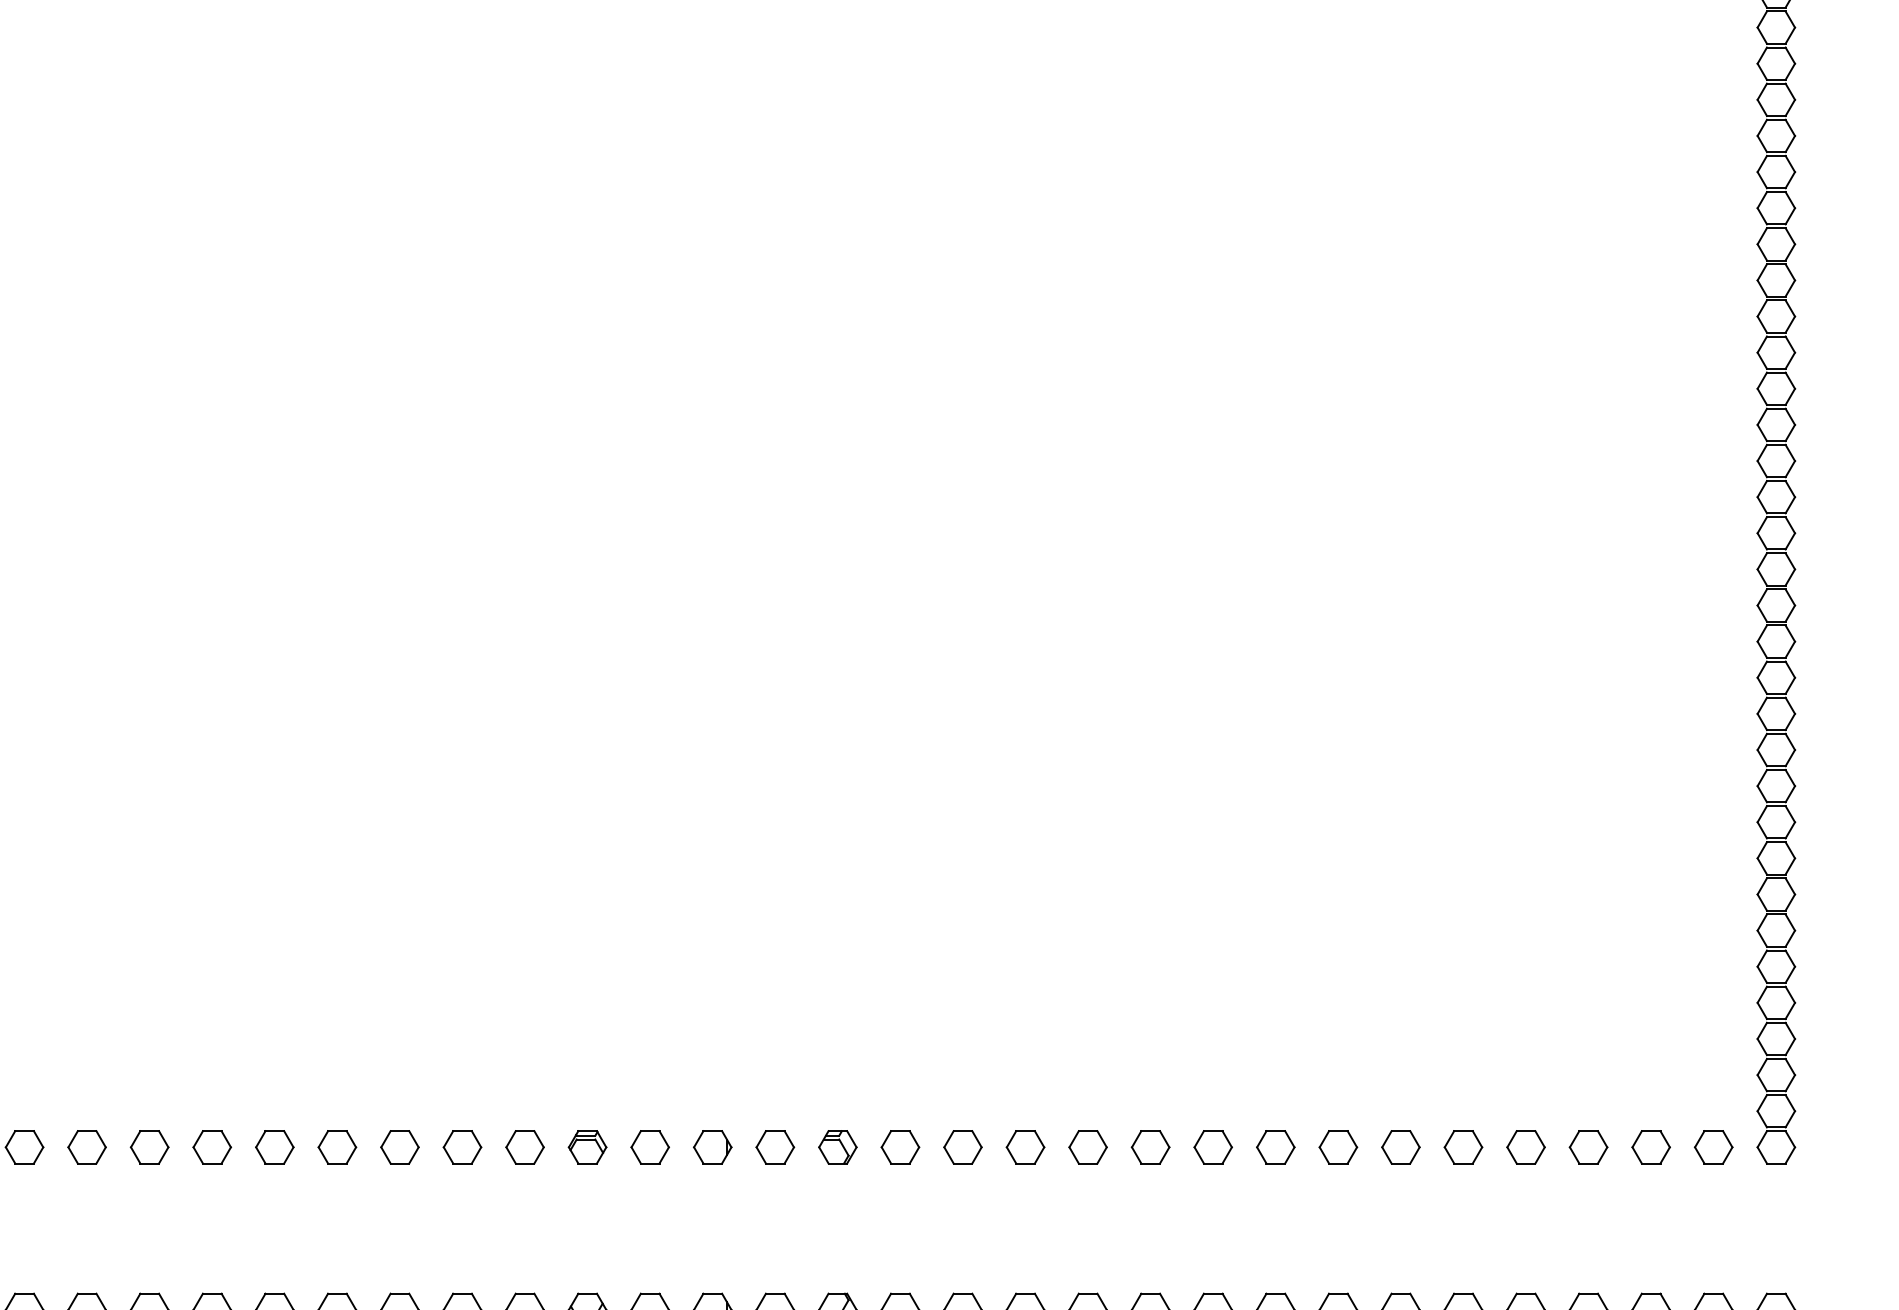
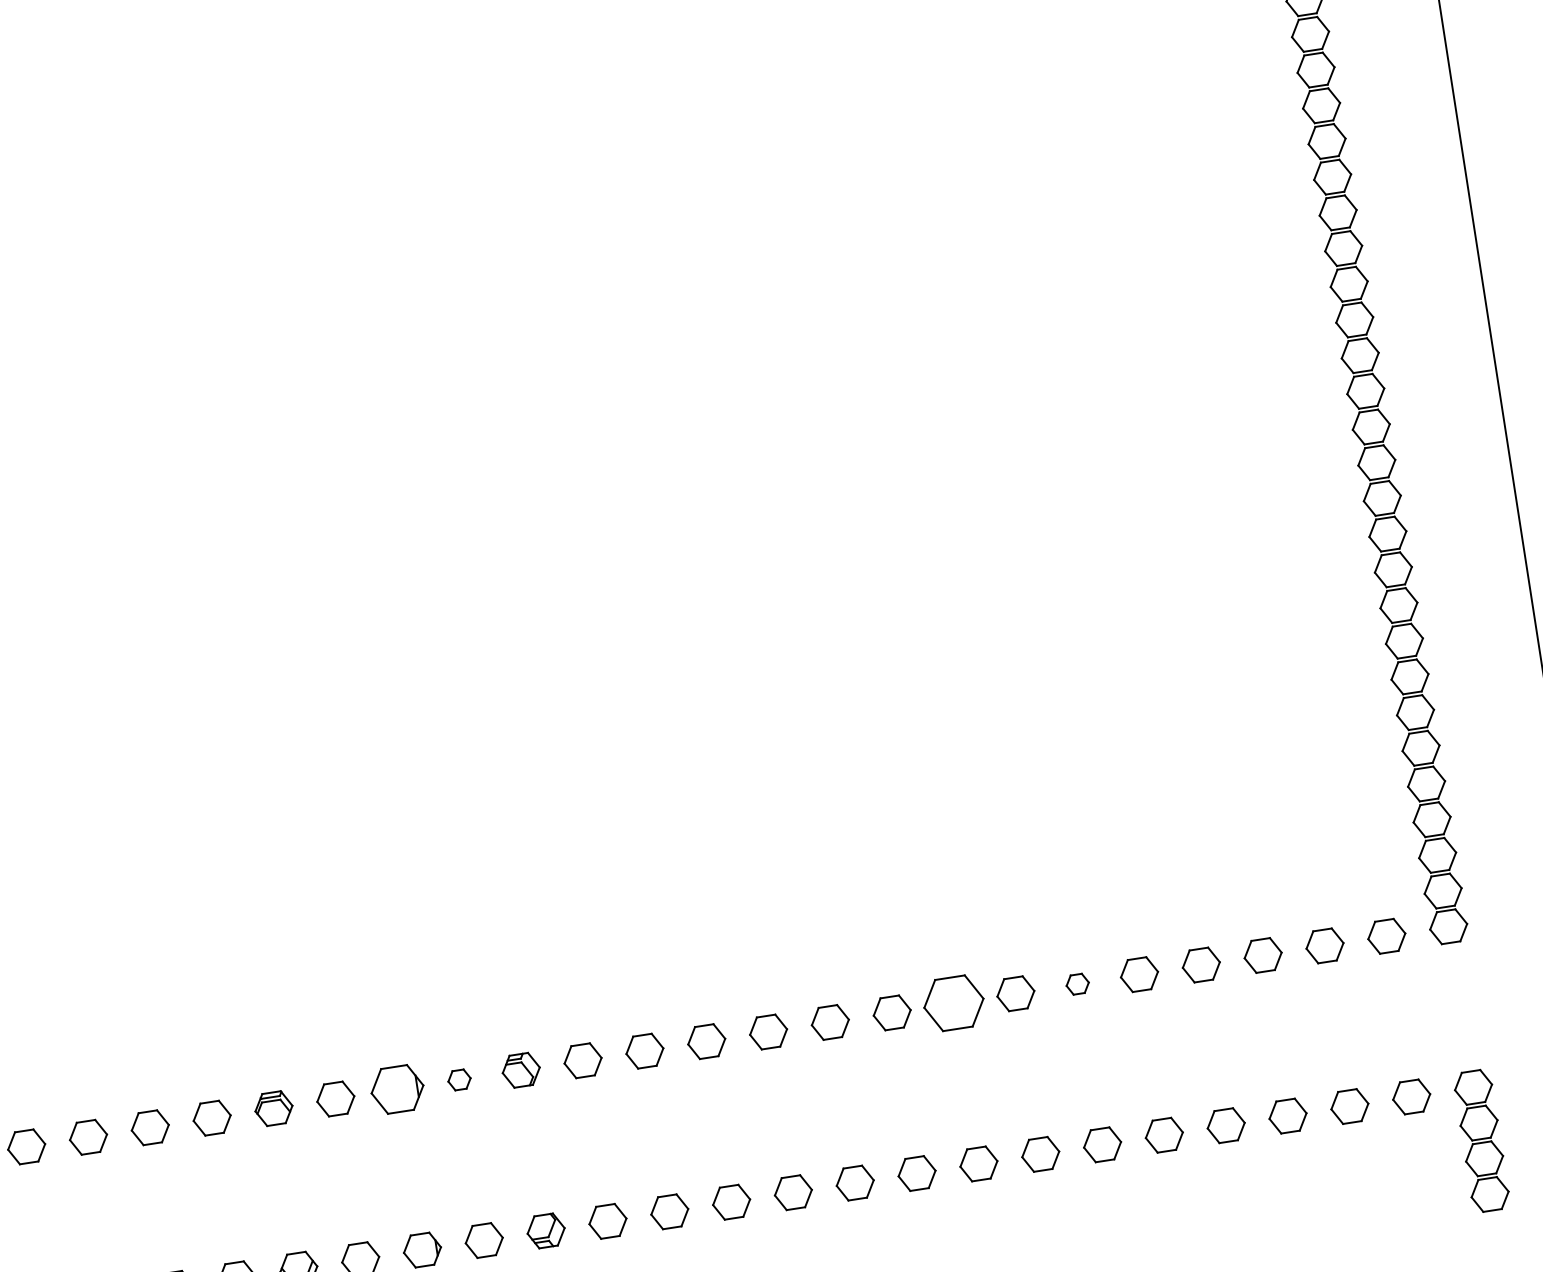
part: (712, 1147) -> (397, 1089), size x1.4
part: (775, 1147) -> (459, 1080), size x0.6
part: (1275, 1147) -> (953, 1003), size x1.6
part: (1400, 1147) -> (1077, 984), size x0.6

